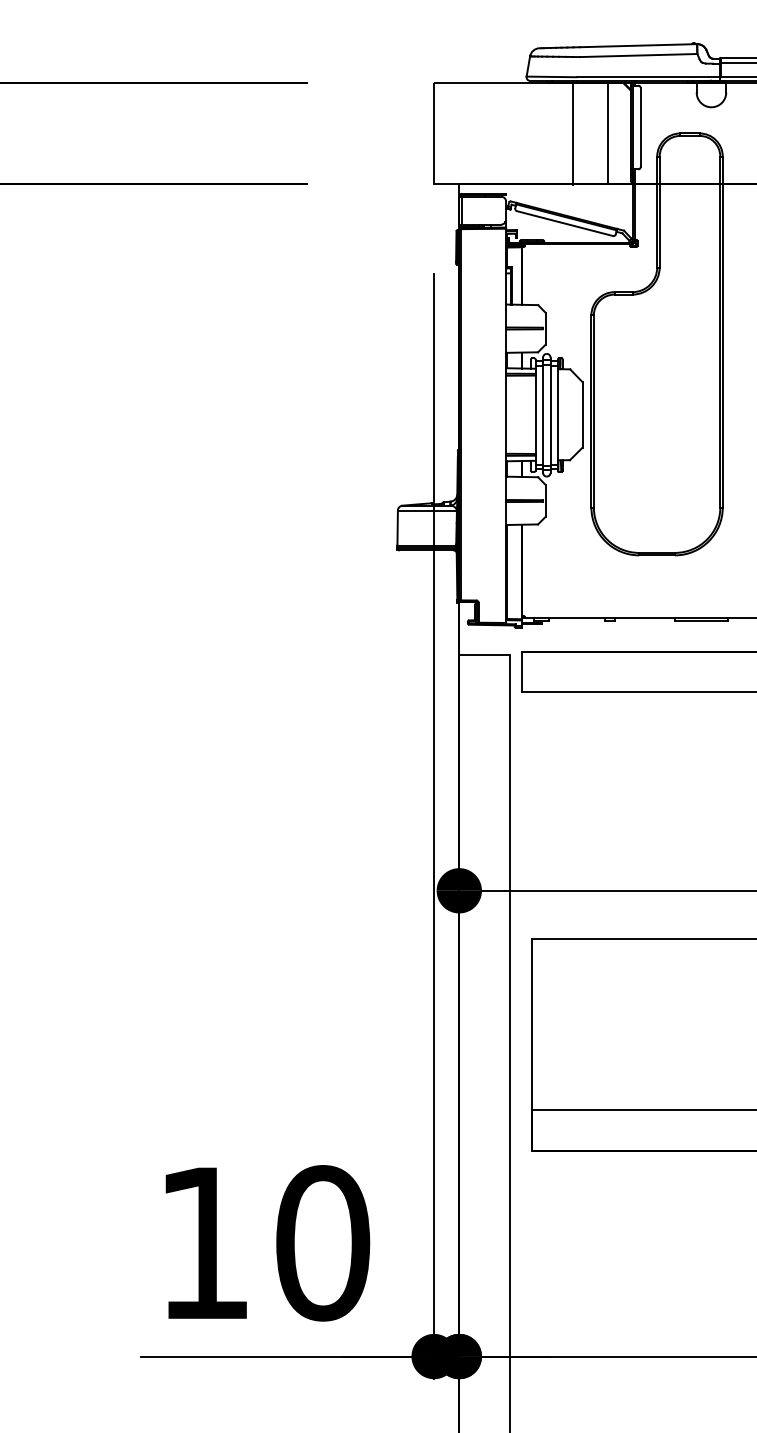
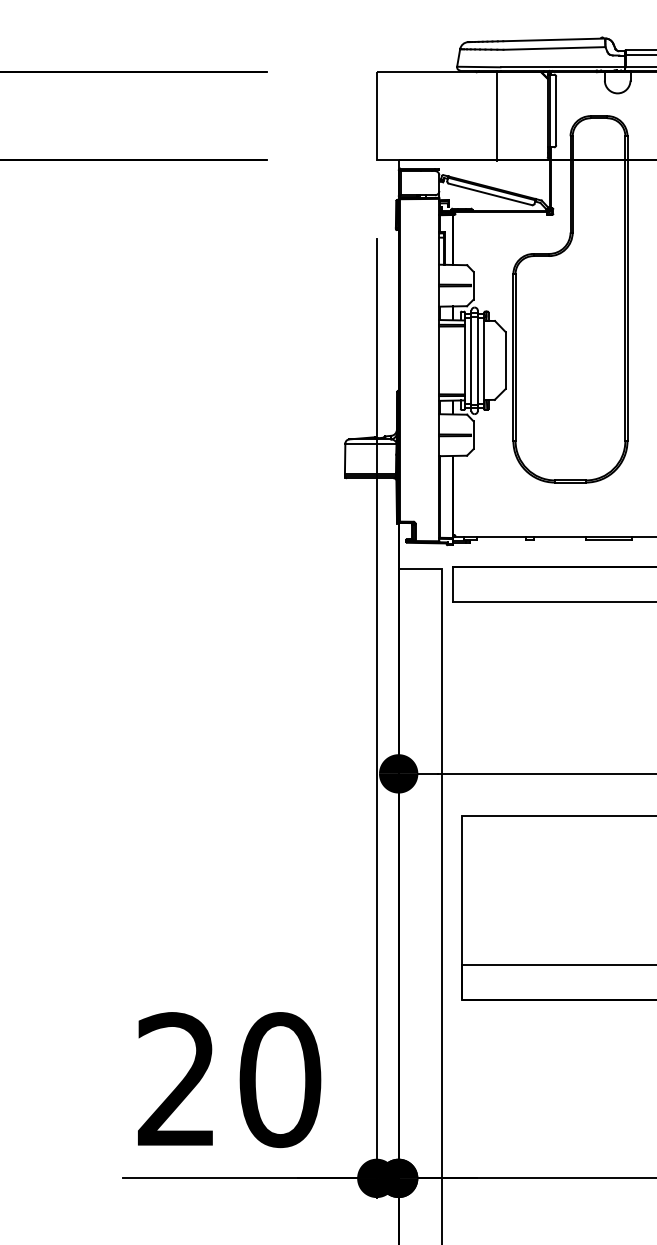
line: (607, 133) -> (527, 116), removed
text: (202, 1241) -> (175, 1078), 10 -> 20

